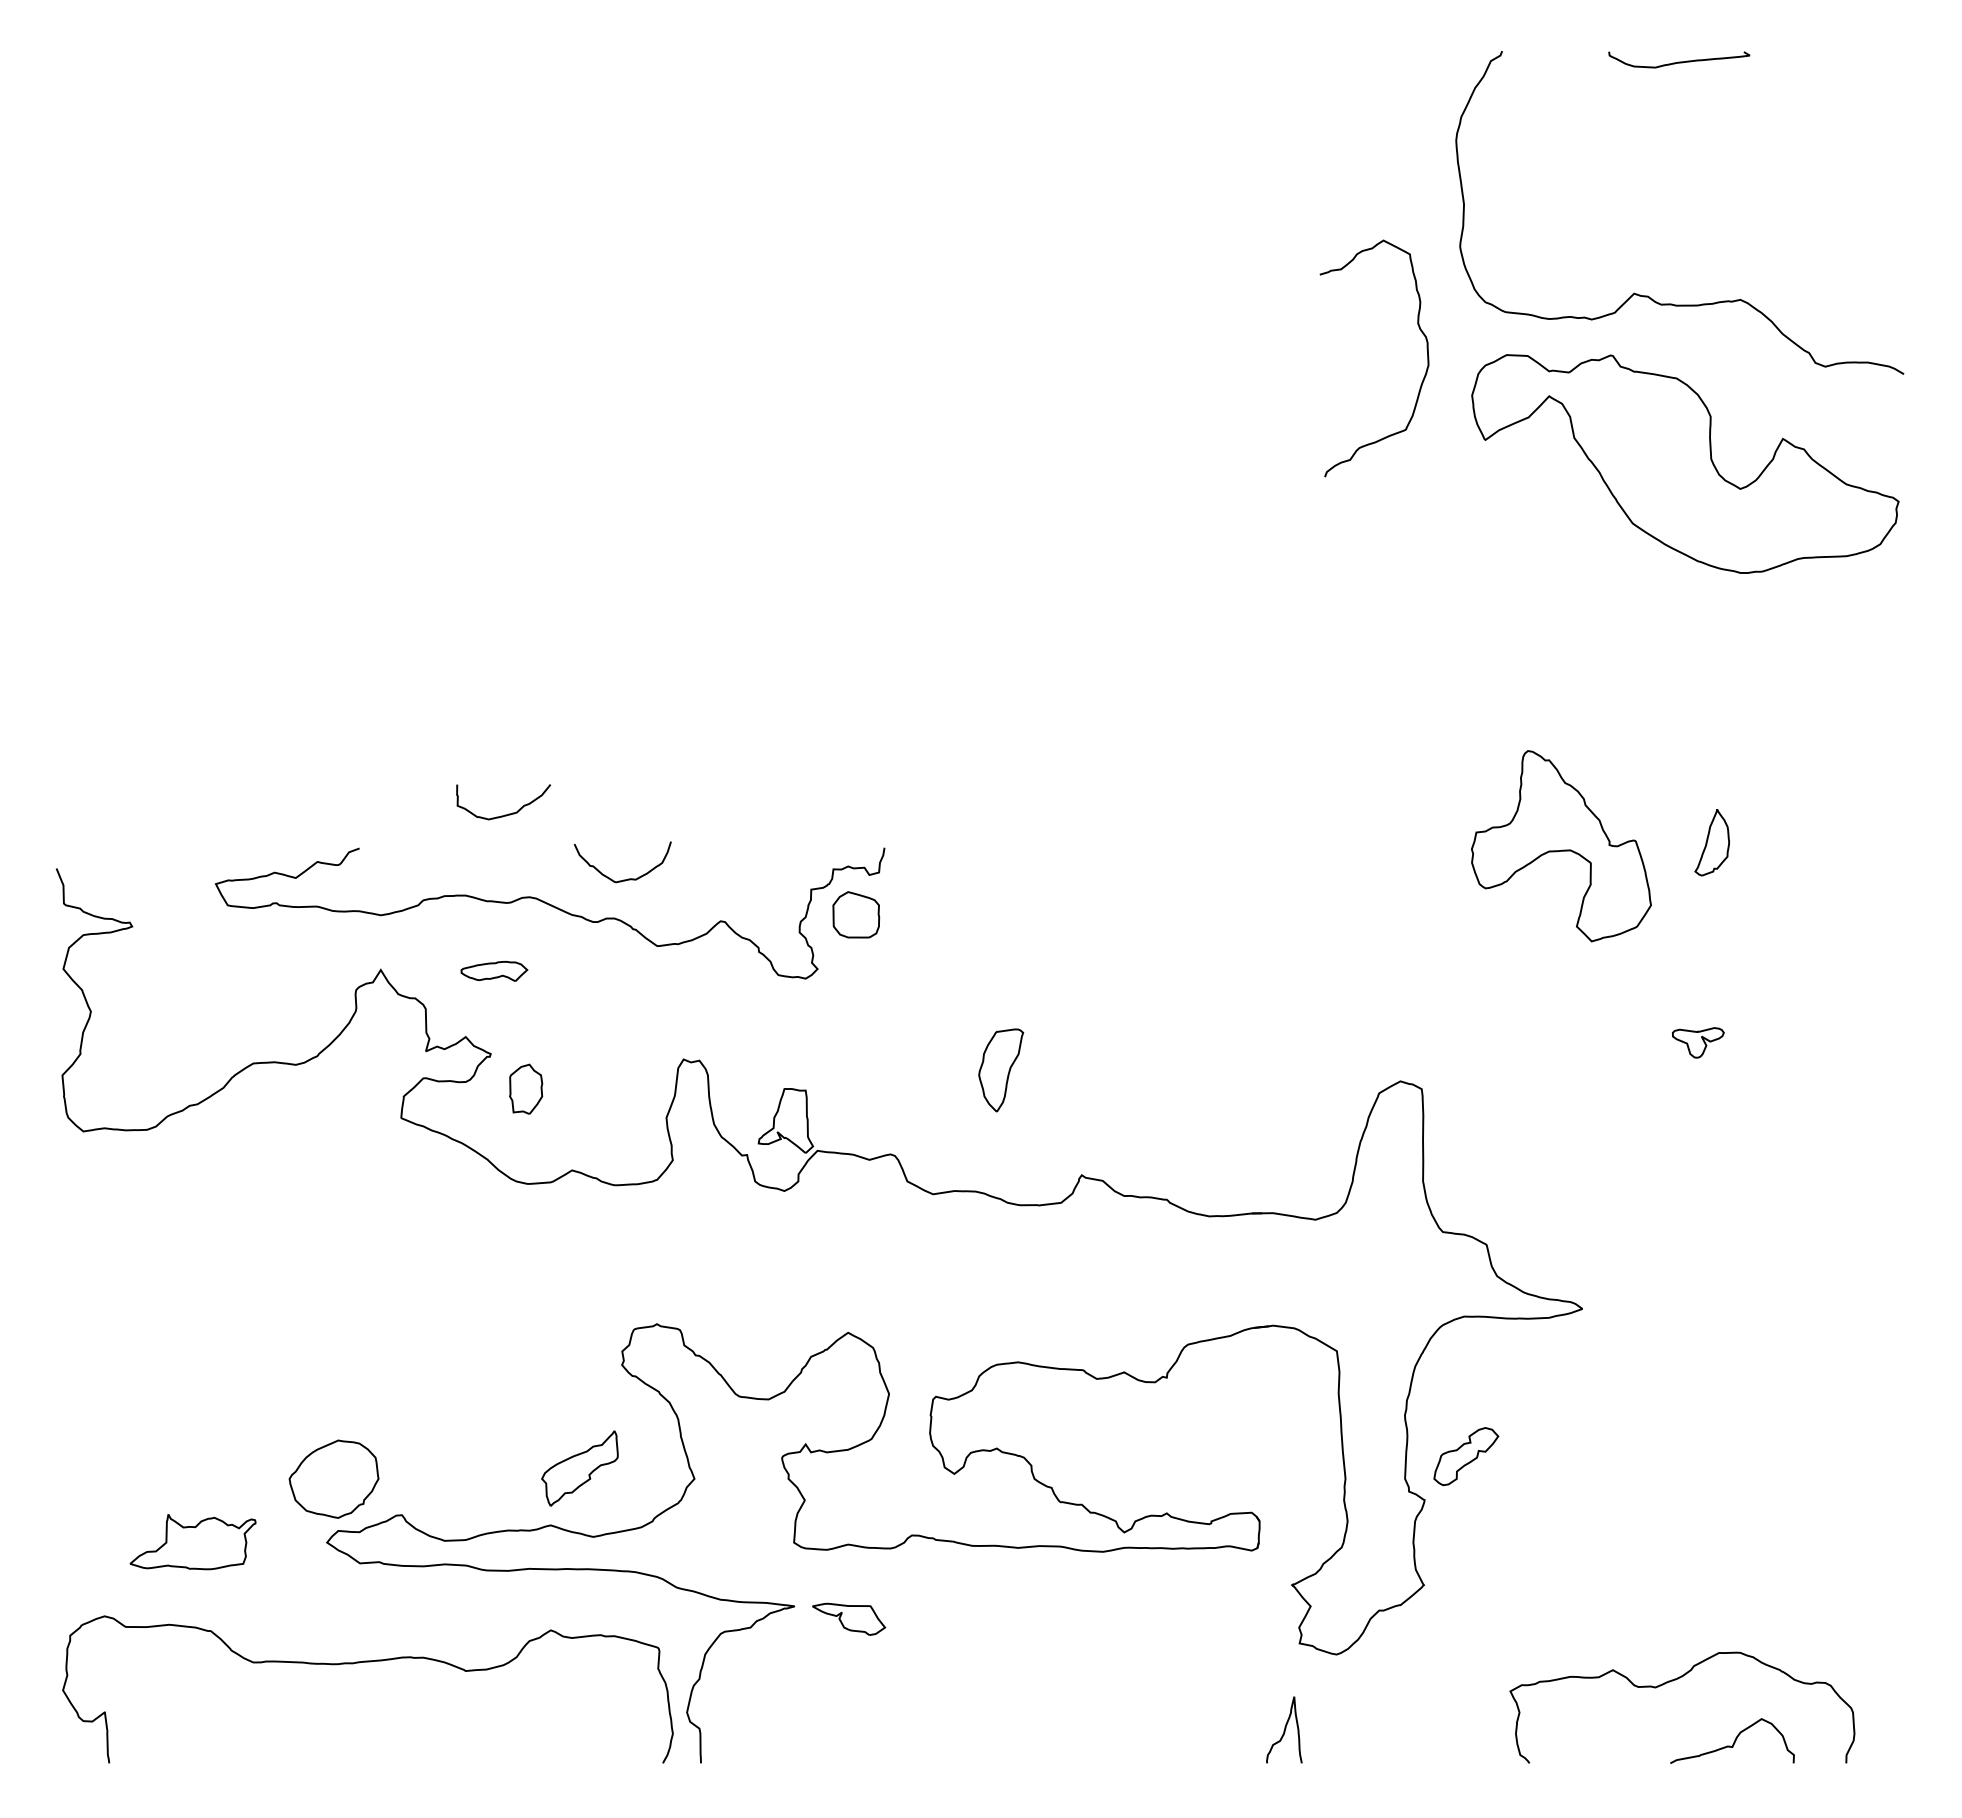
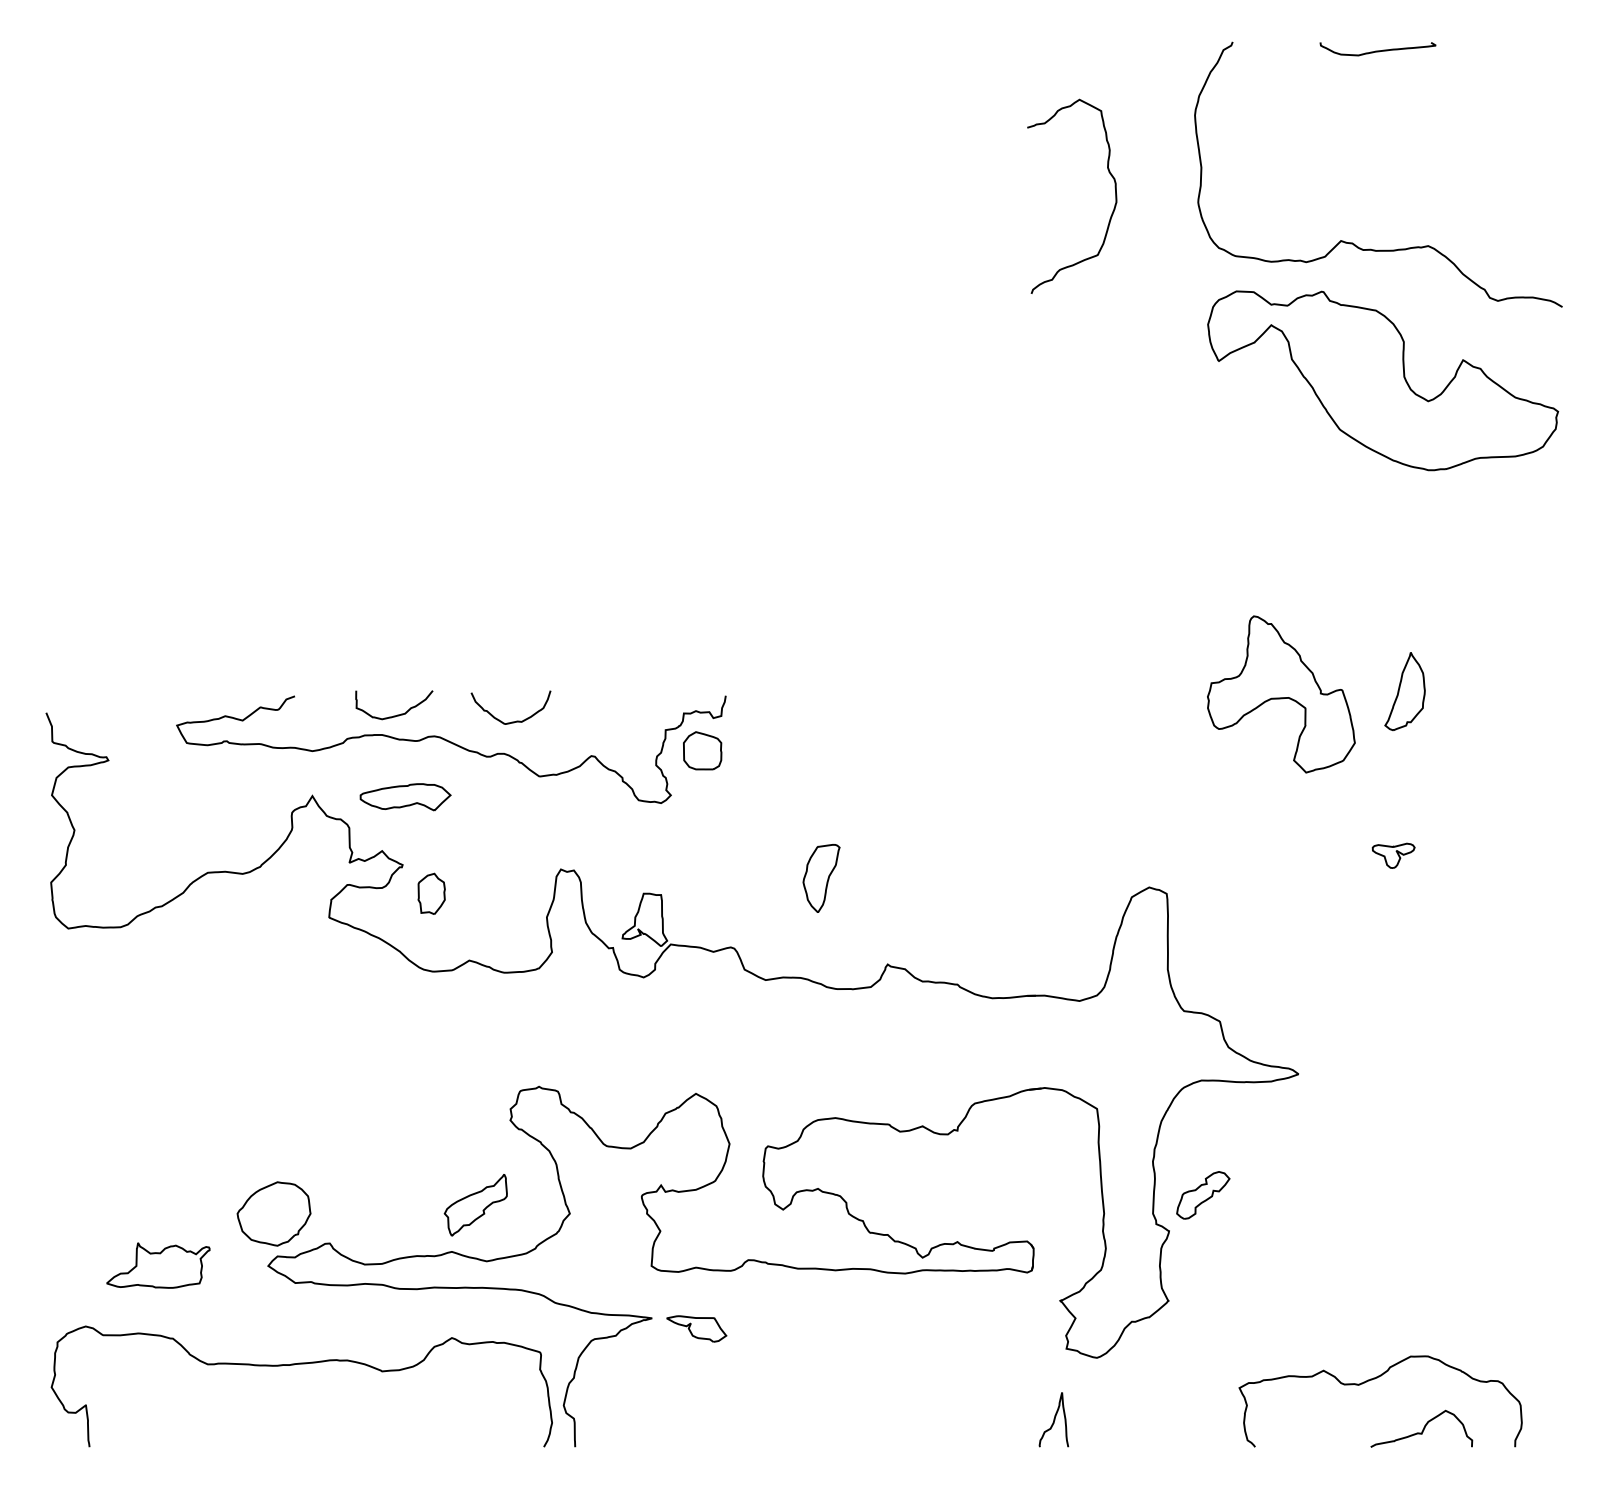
curve: (1422, 379) -> (1111, 213), moved
curve: (508, 813) -> (398, 714), moved
part: (1712, 842) -> (1405, 691), size x1.43
part: (494, 971) -> (405, 797), size x1.67

